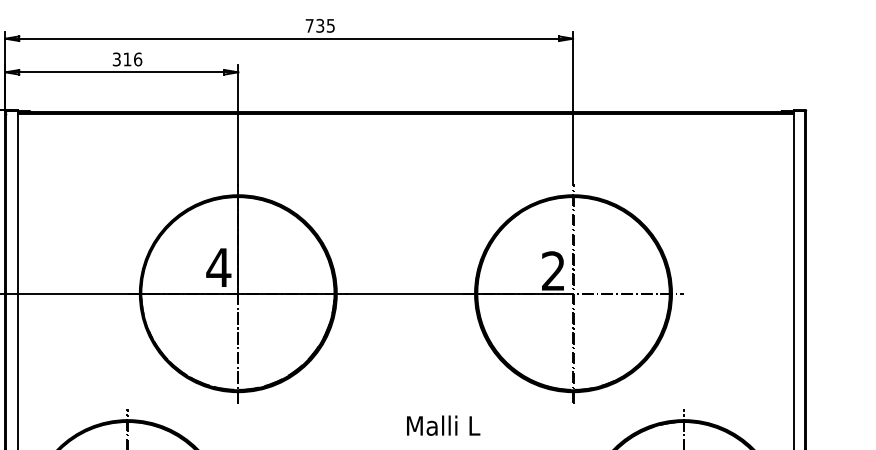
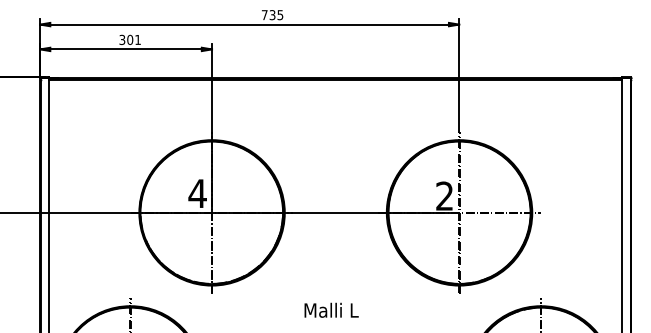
text: (133, 58) -> (134, 39), 316 -> 301
text: (443, 424) -> (331, 309), moved

